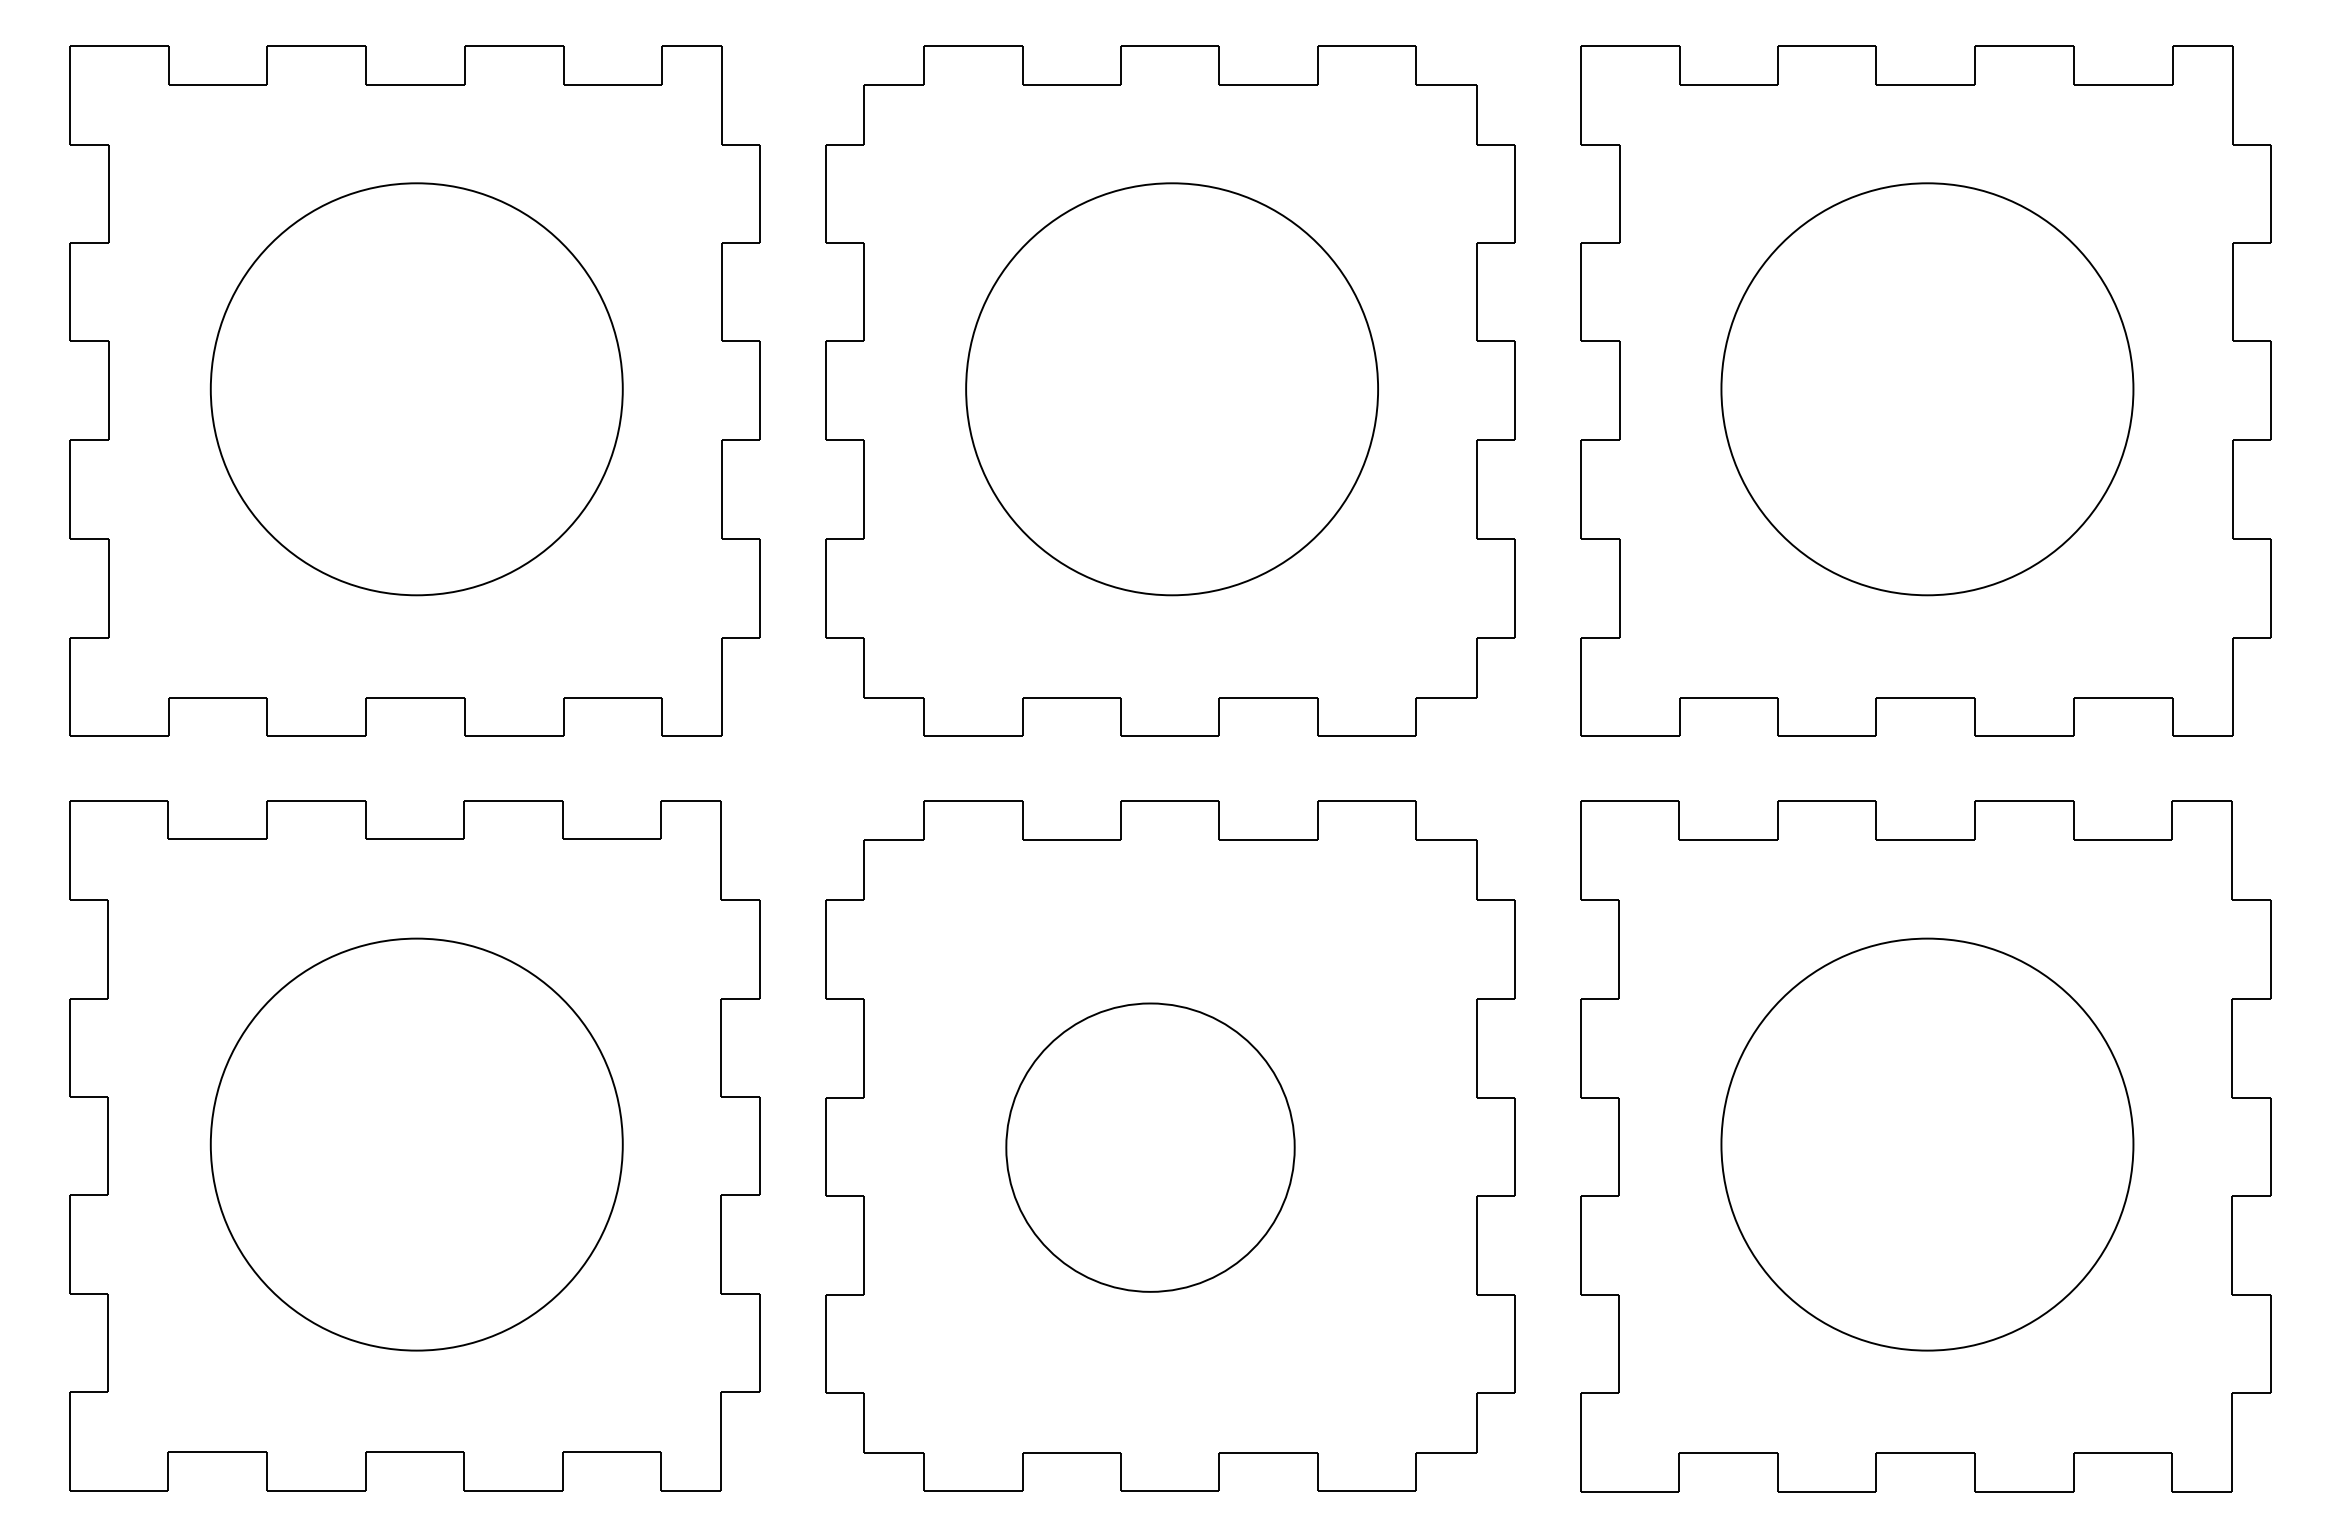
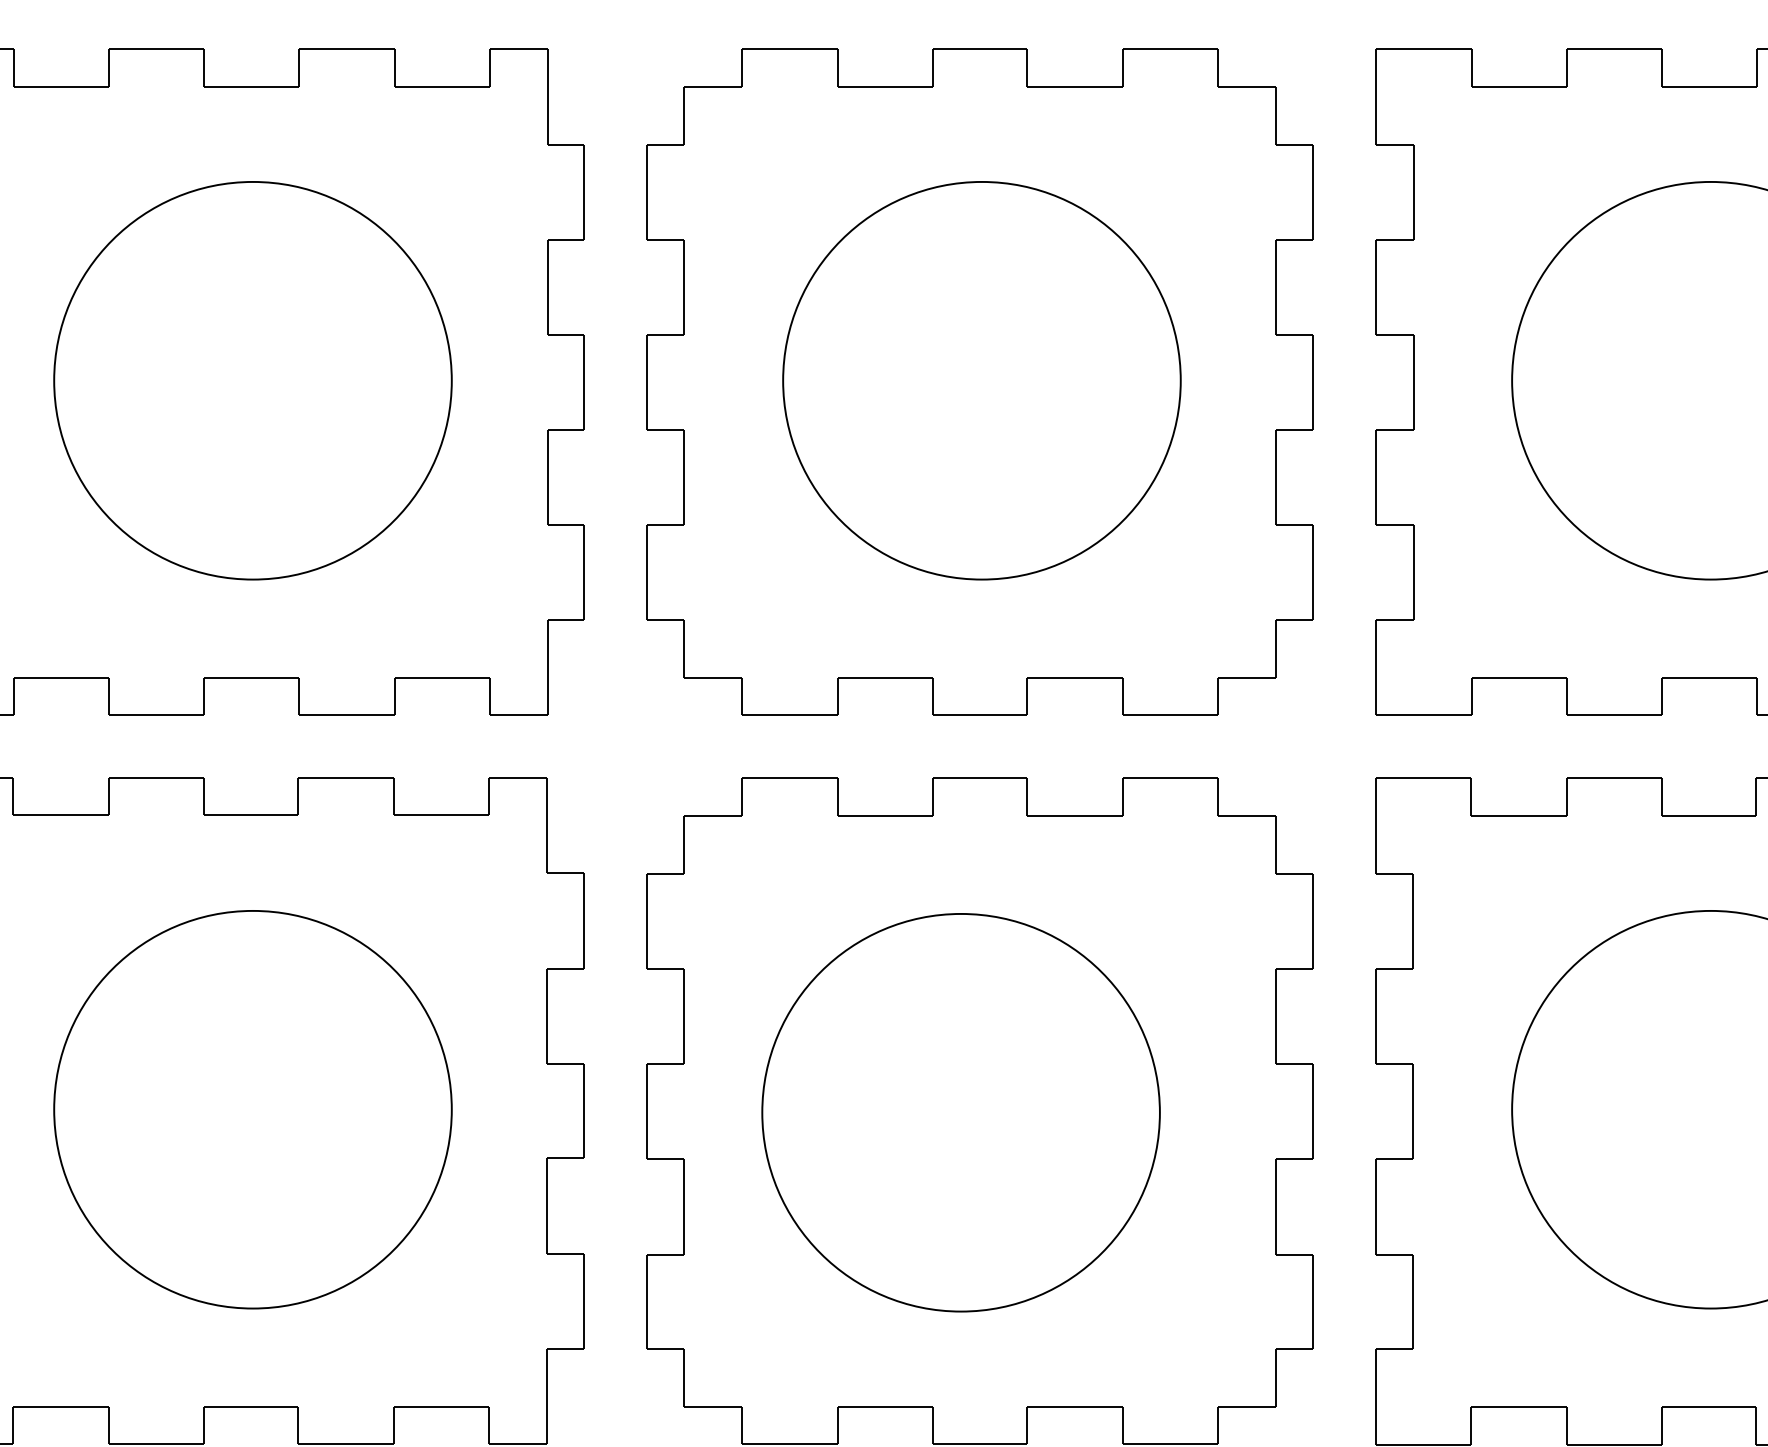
part: (1150, 1147) -> (961, 1112), size x1.43

